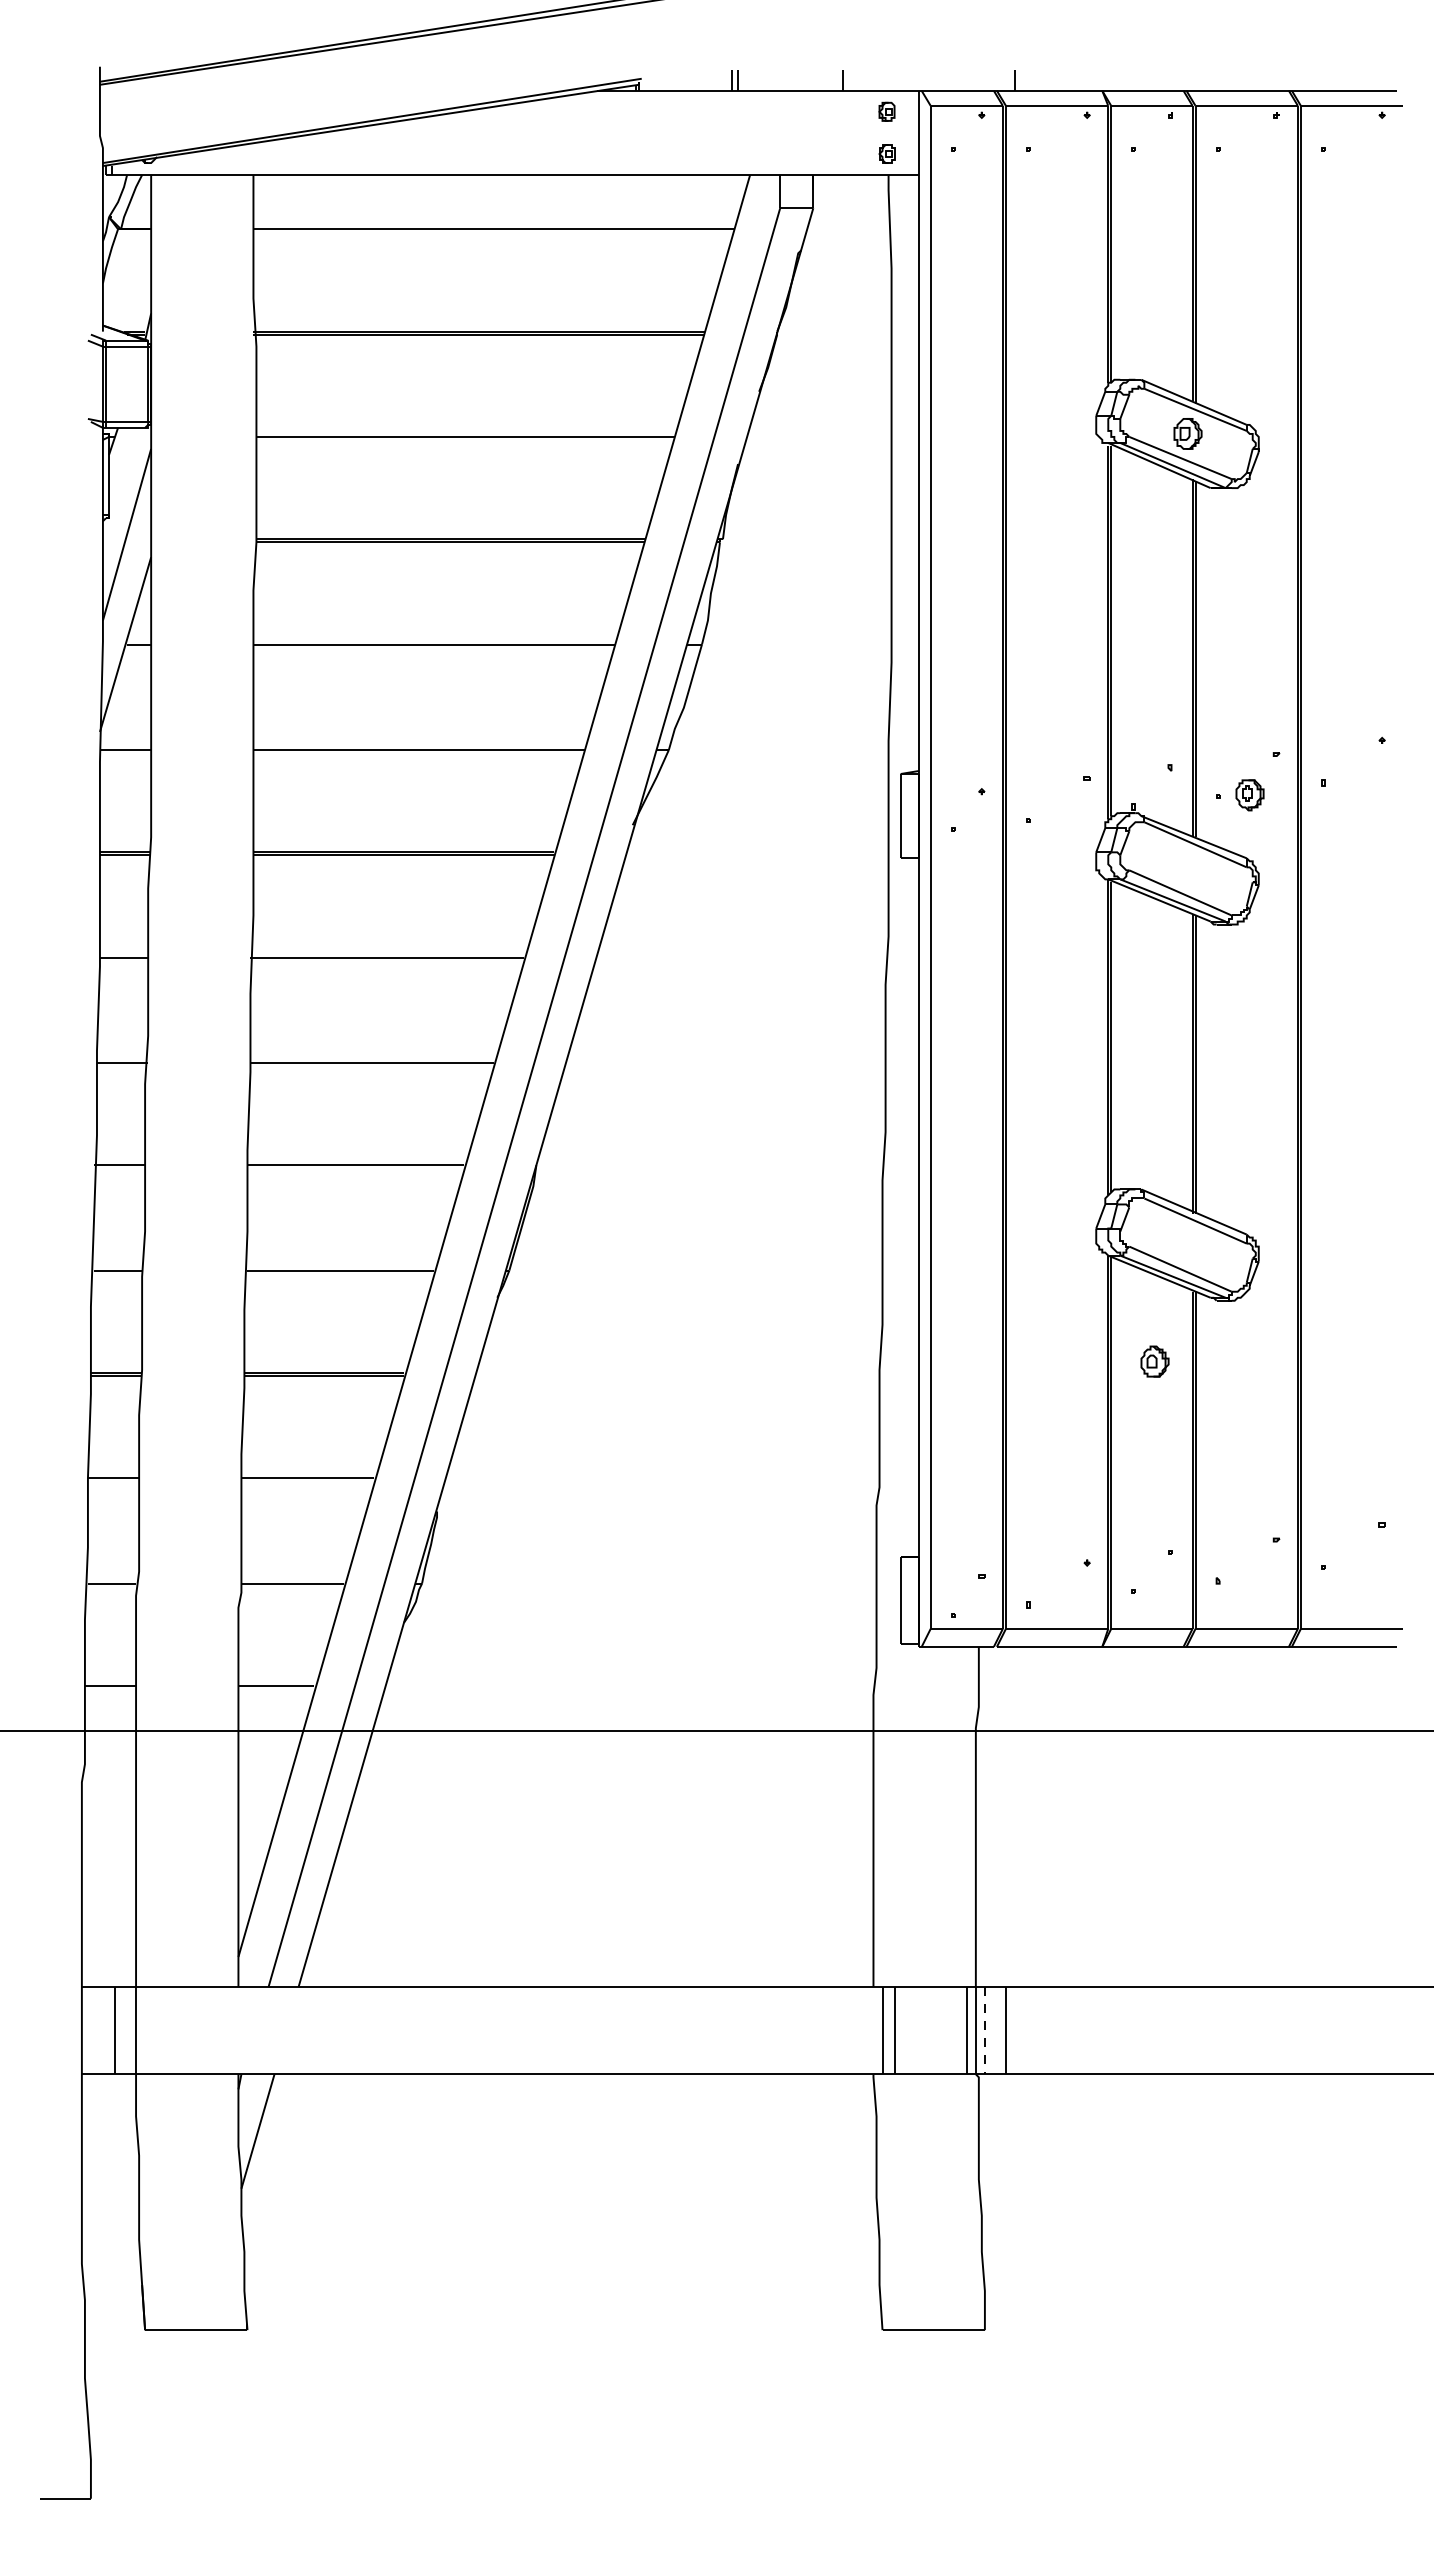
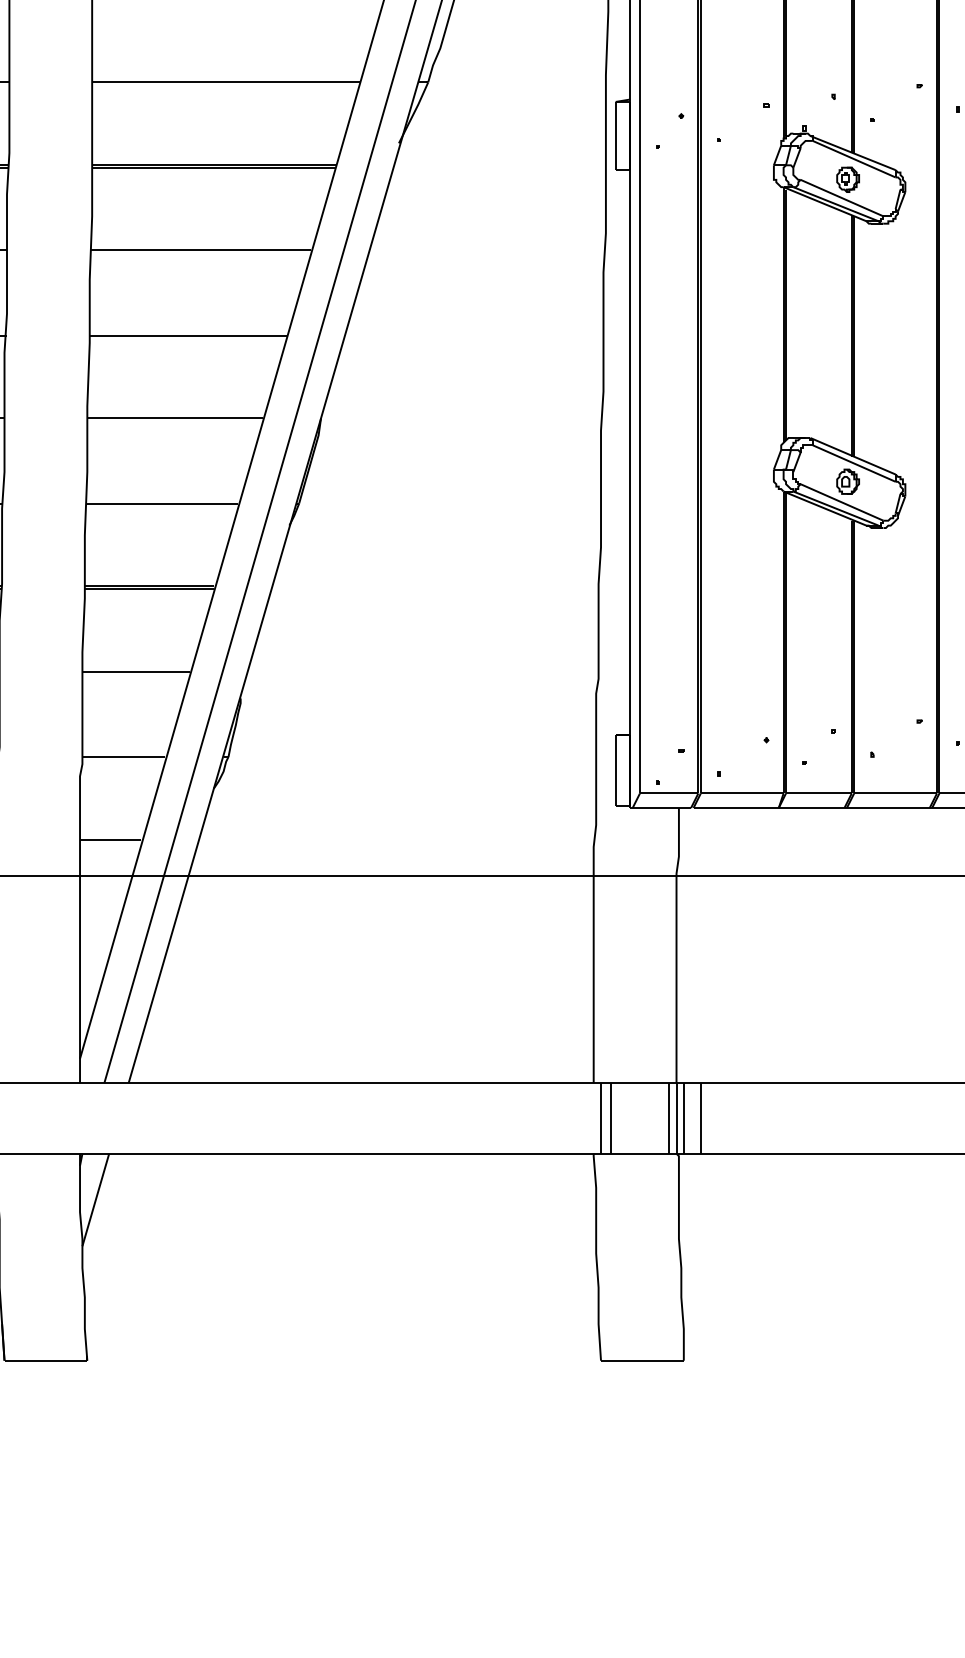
part: (1249, 795) -> (847, 179), moved
part: (1154, 1361) -> (847, 481), moved
line: (984, 2030) -> (683, 1118), dashed -> solid

